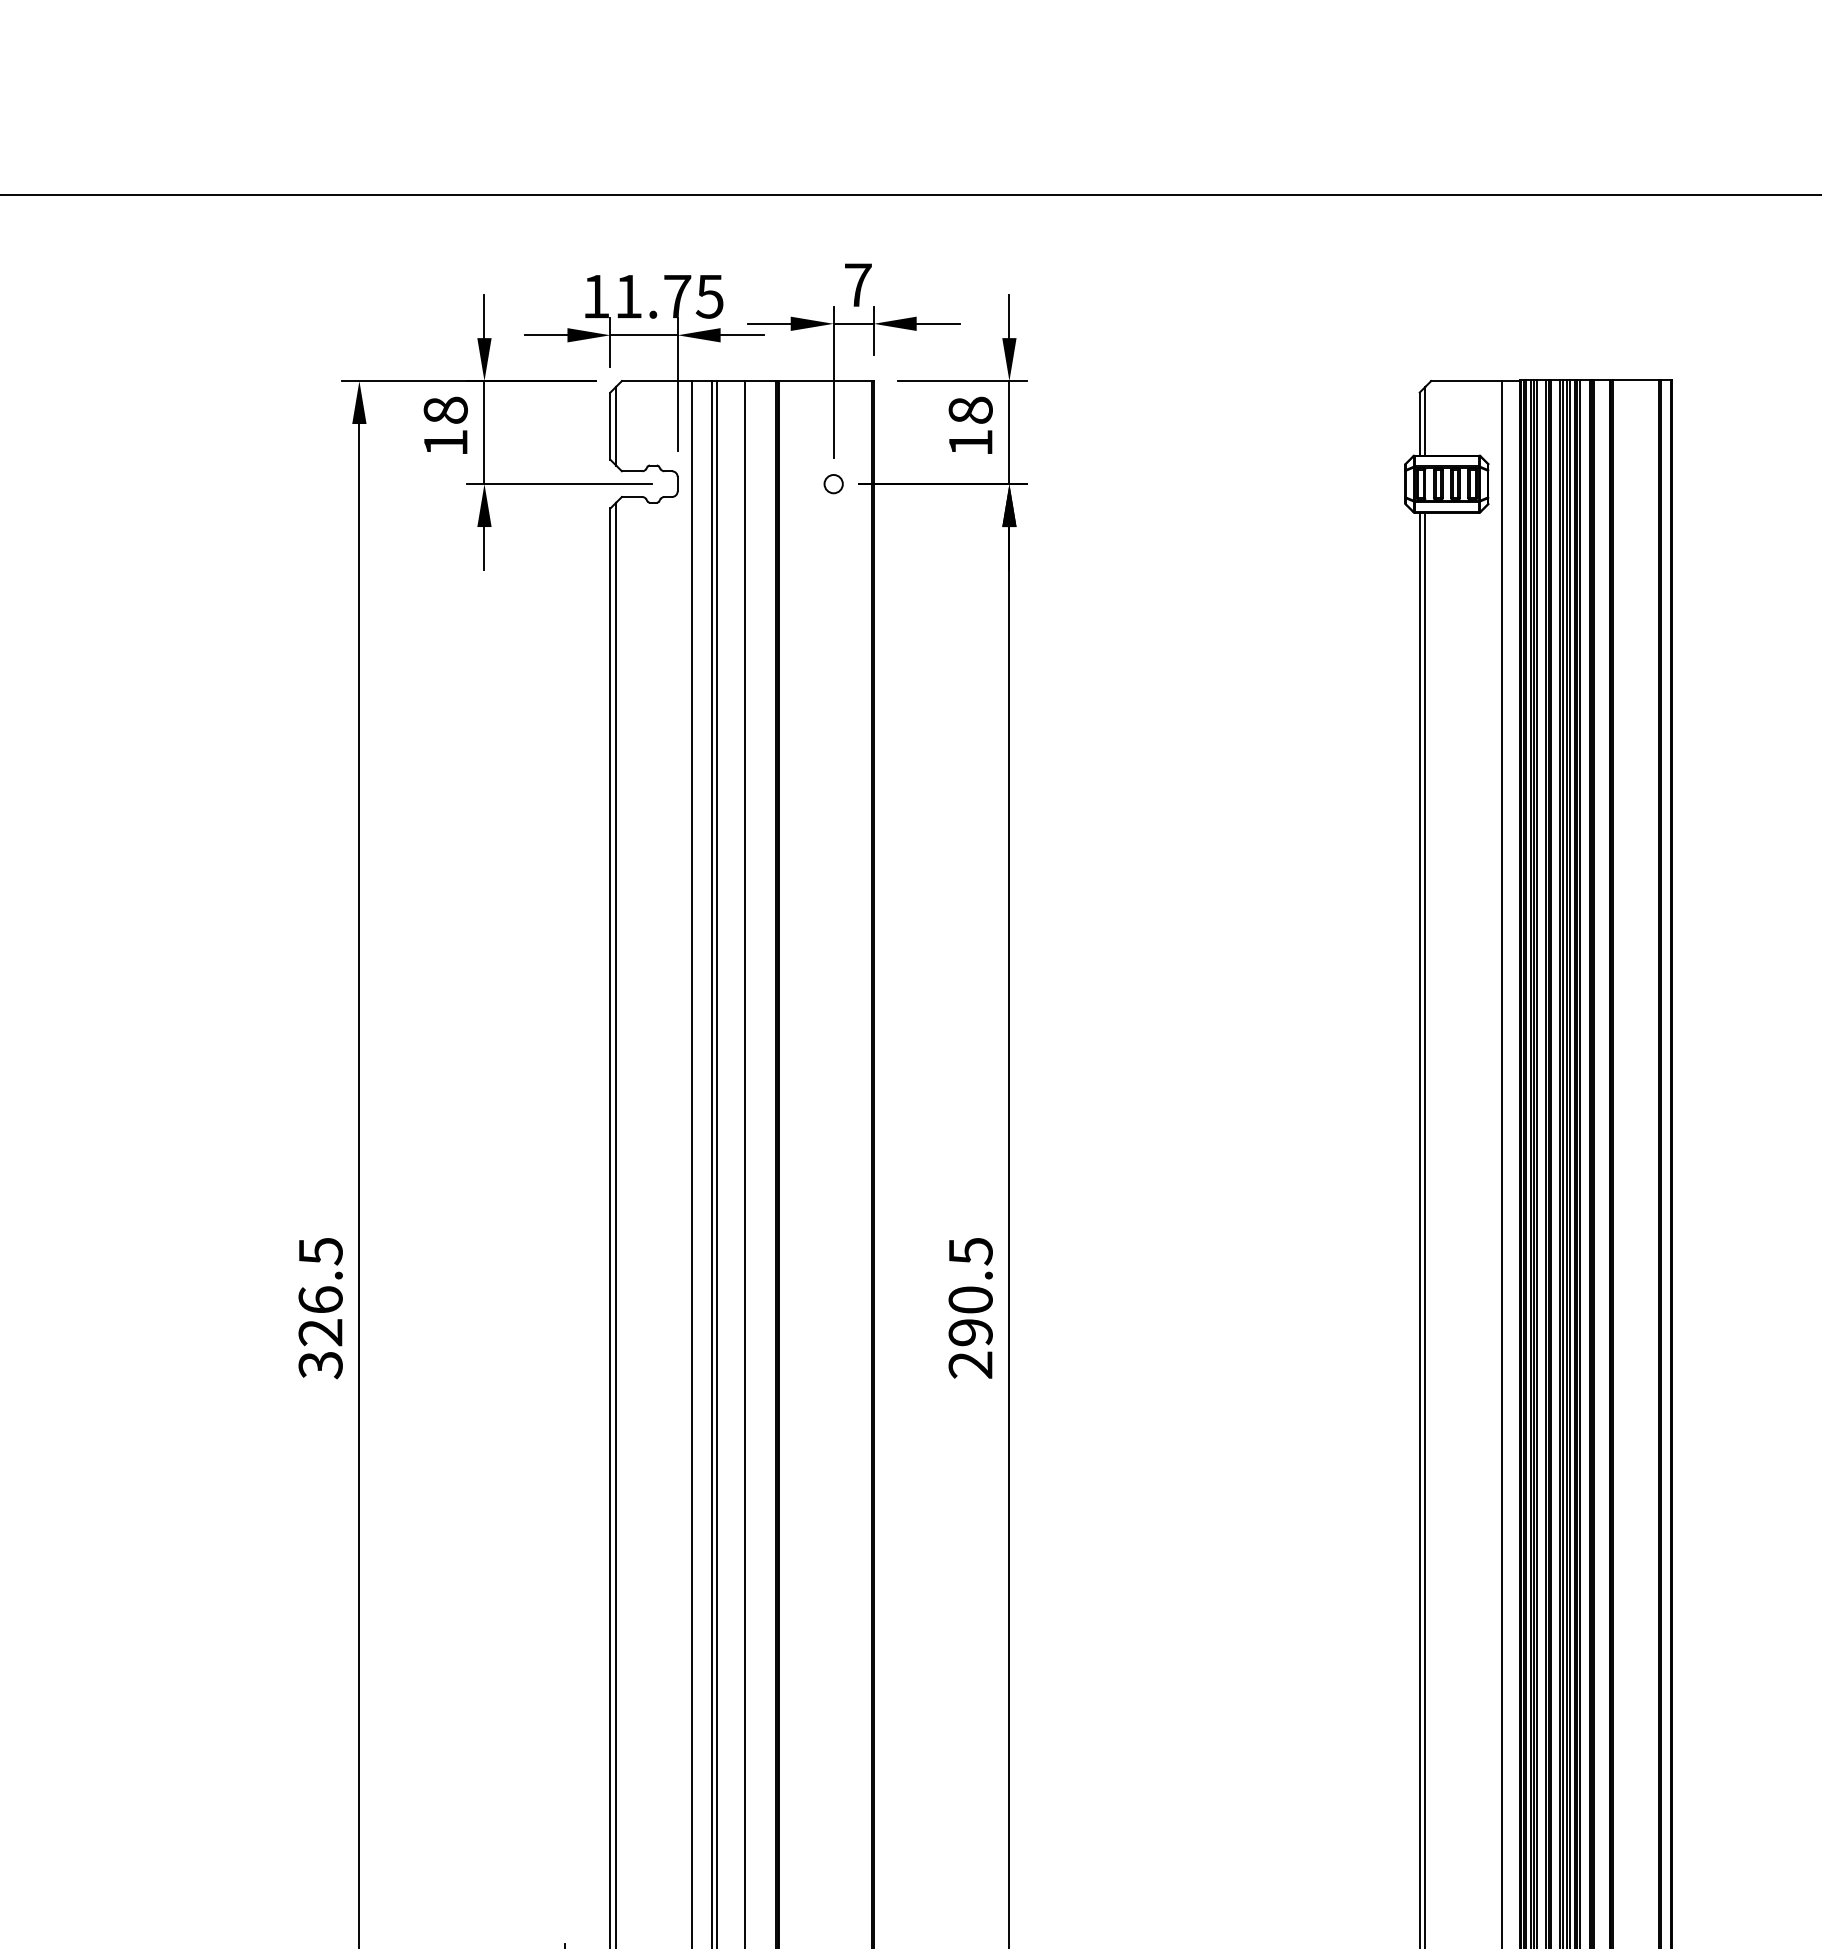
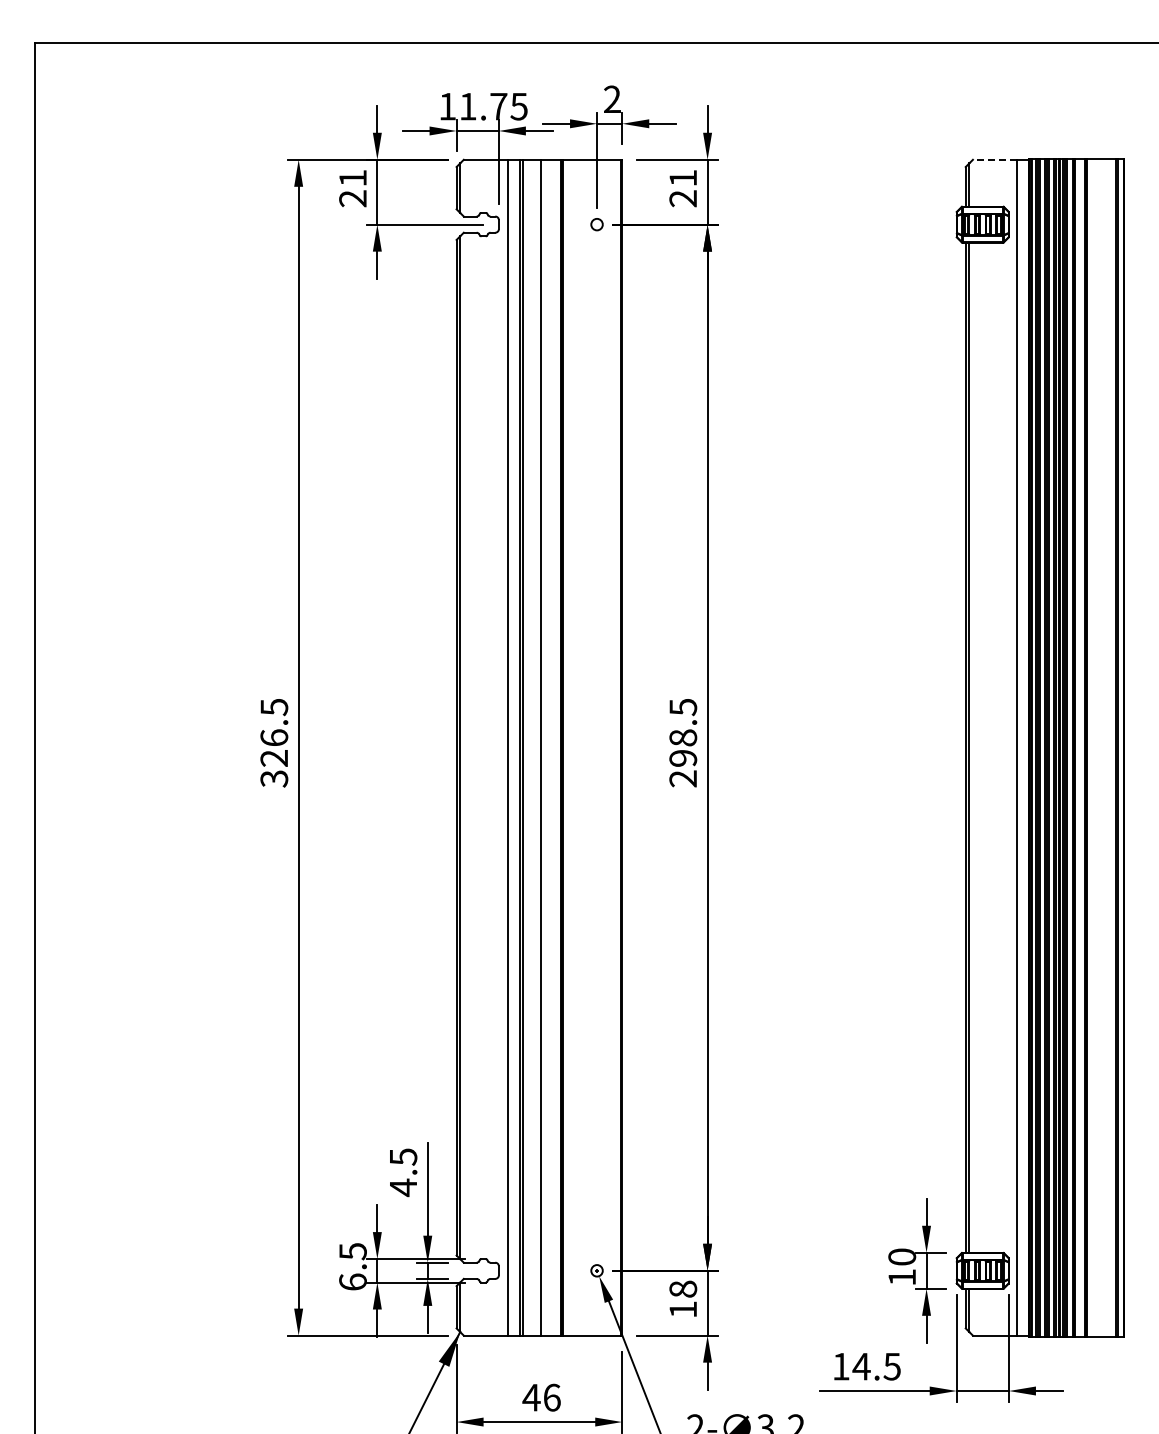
text: (858, 283) -> (612, 98), 7 -> 2
line: (1465, 380) -> (994, 159), solid -> dashed
text: (444, 426) -> (352, 188), 18 -> 21
text: (971, 426) -> (683, 188), 18 -> 21
text: (969, 1299) -> (682, 737), 290.5 -> 298.5

